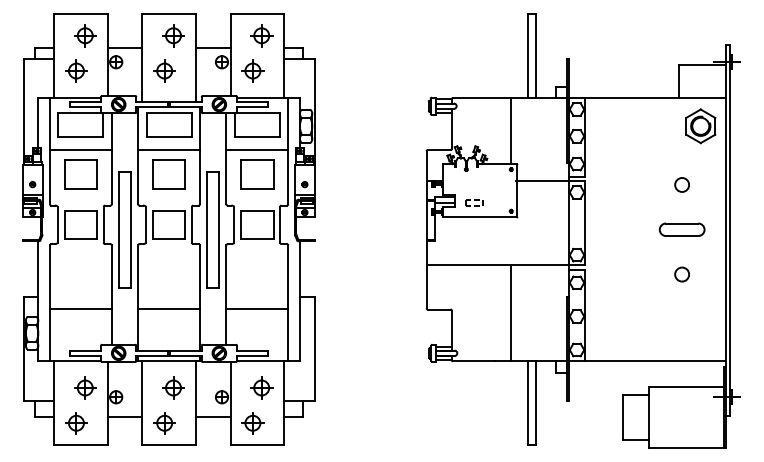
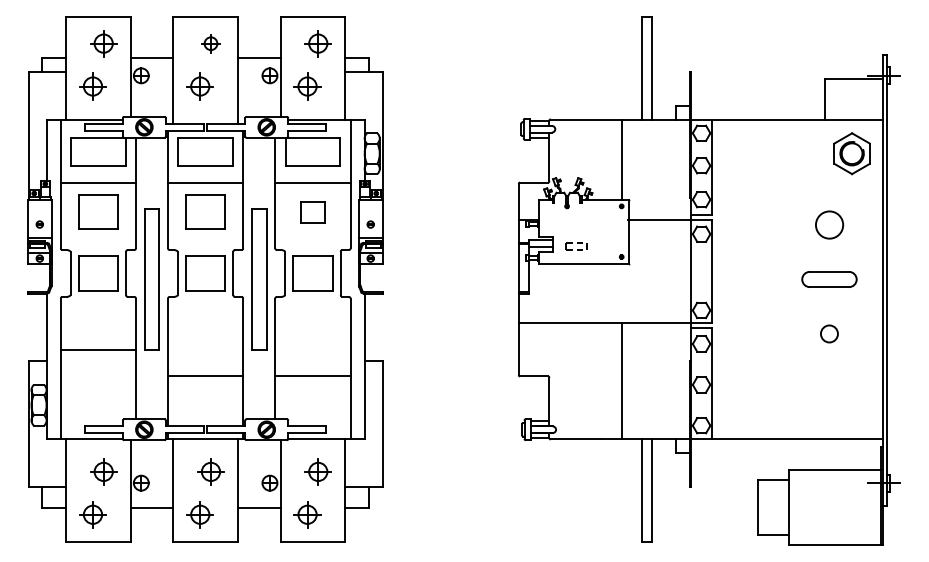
part: (173, 35) -> (210, 43), size x0.7
part: (257, 174) -> (313, 212), size x0.6
circle: (681, 184) -> (828, 224), size x1.6
line: (80, 308) -> (97, 349), moved

